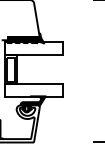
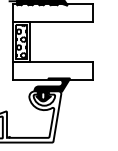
hatch: (10, 69) -> (20, 41), added

